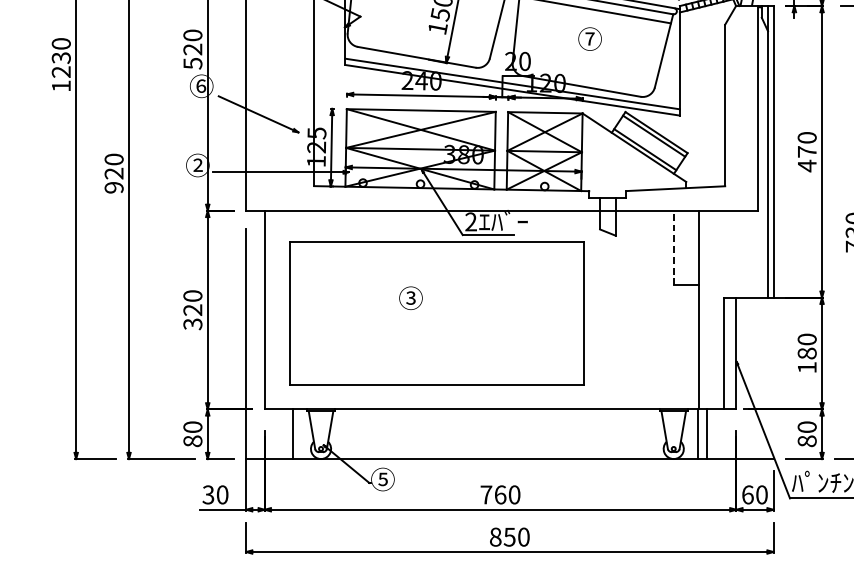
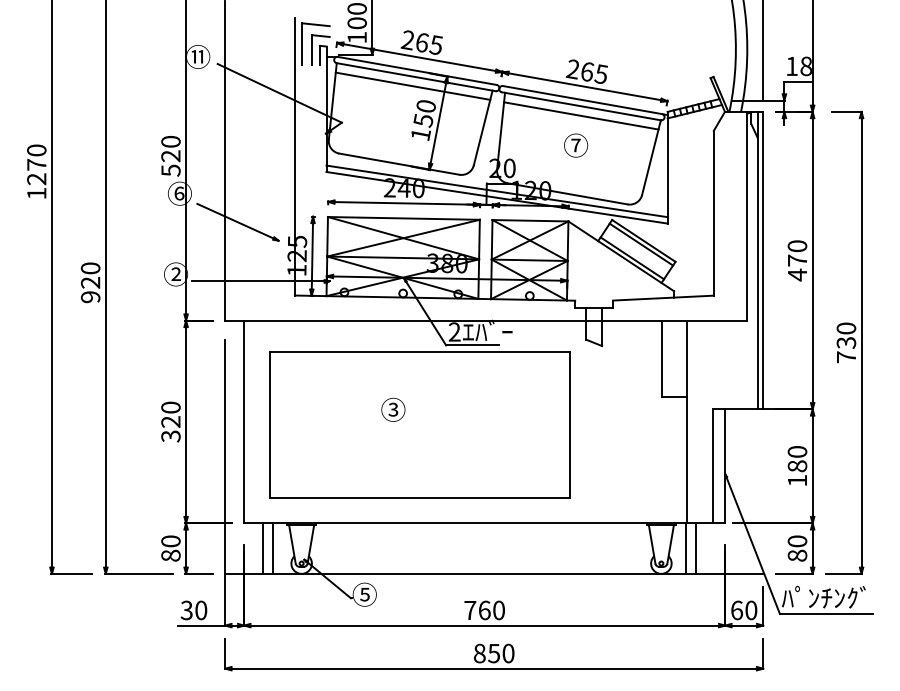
text: (61, 57) -> (36, 164), 1230 -> 1270
line: (673, 247) -> (661, 358), dashed -> solid
line: (283, 434) -> (263, 548), added

